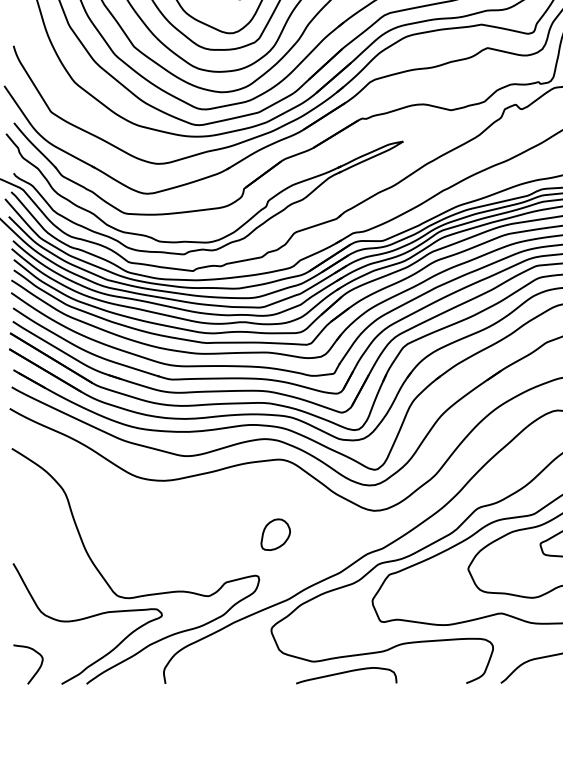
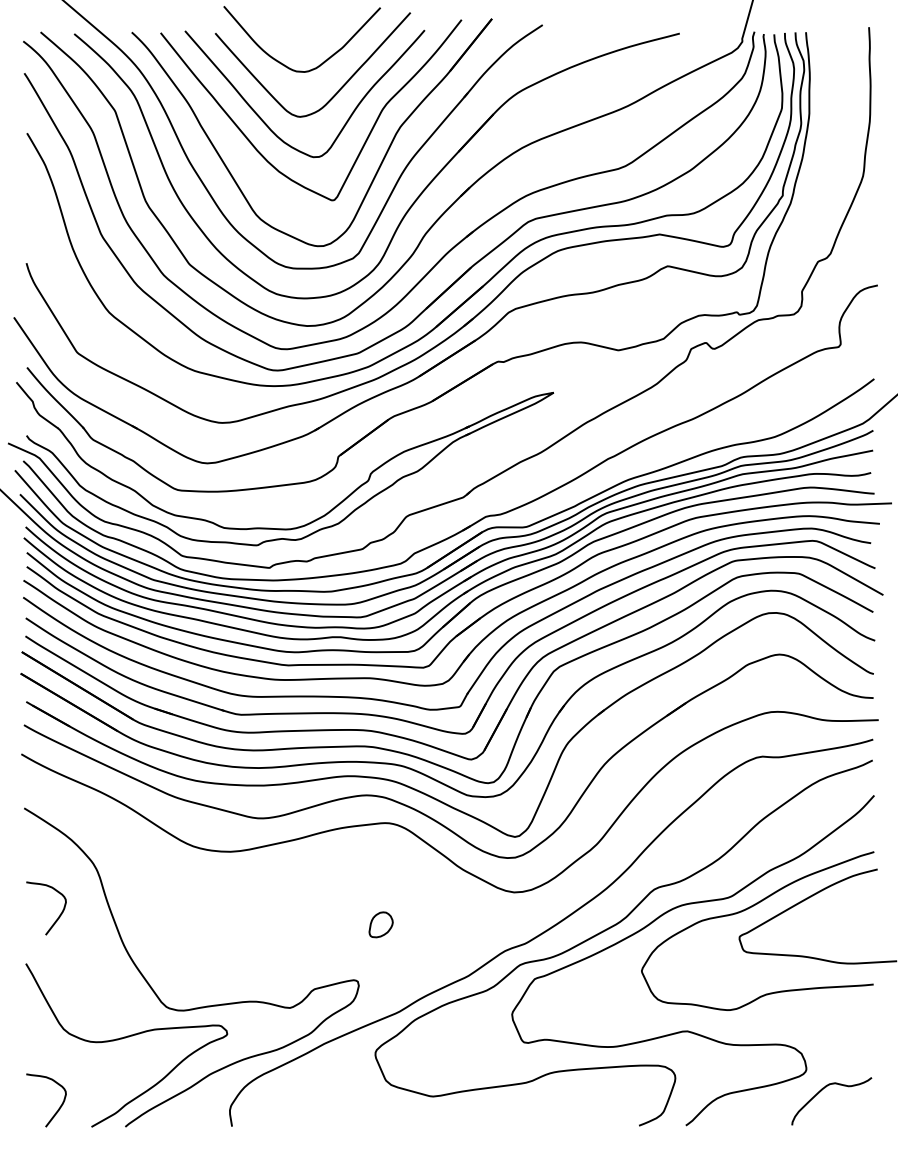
curve: (36, 529) -> (57, 917), added
part: (275, 534) -> (380, 924), size x0.6
curve: (346, 672) -> (476, 1111), removed

